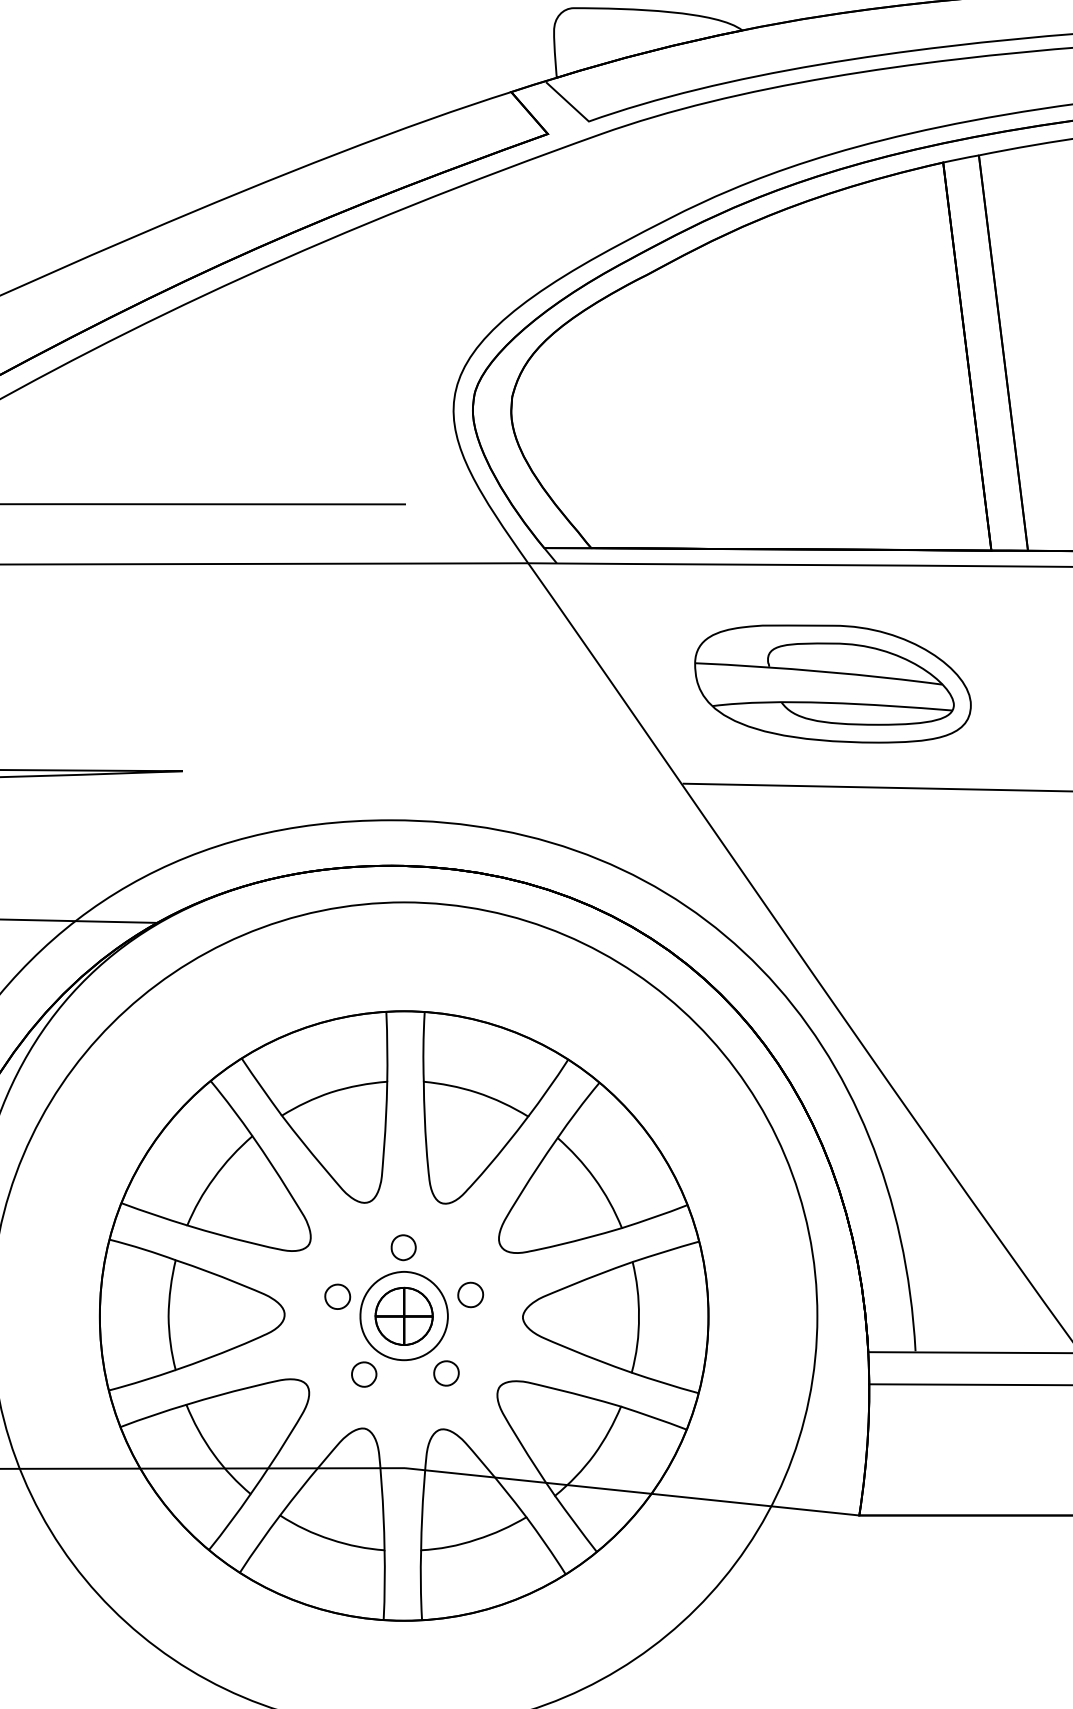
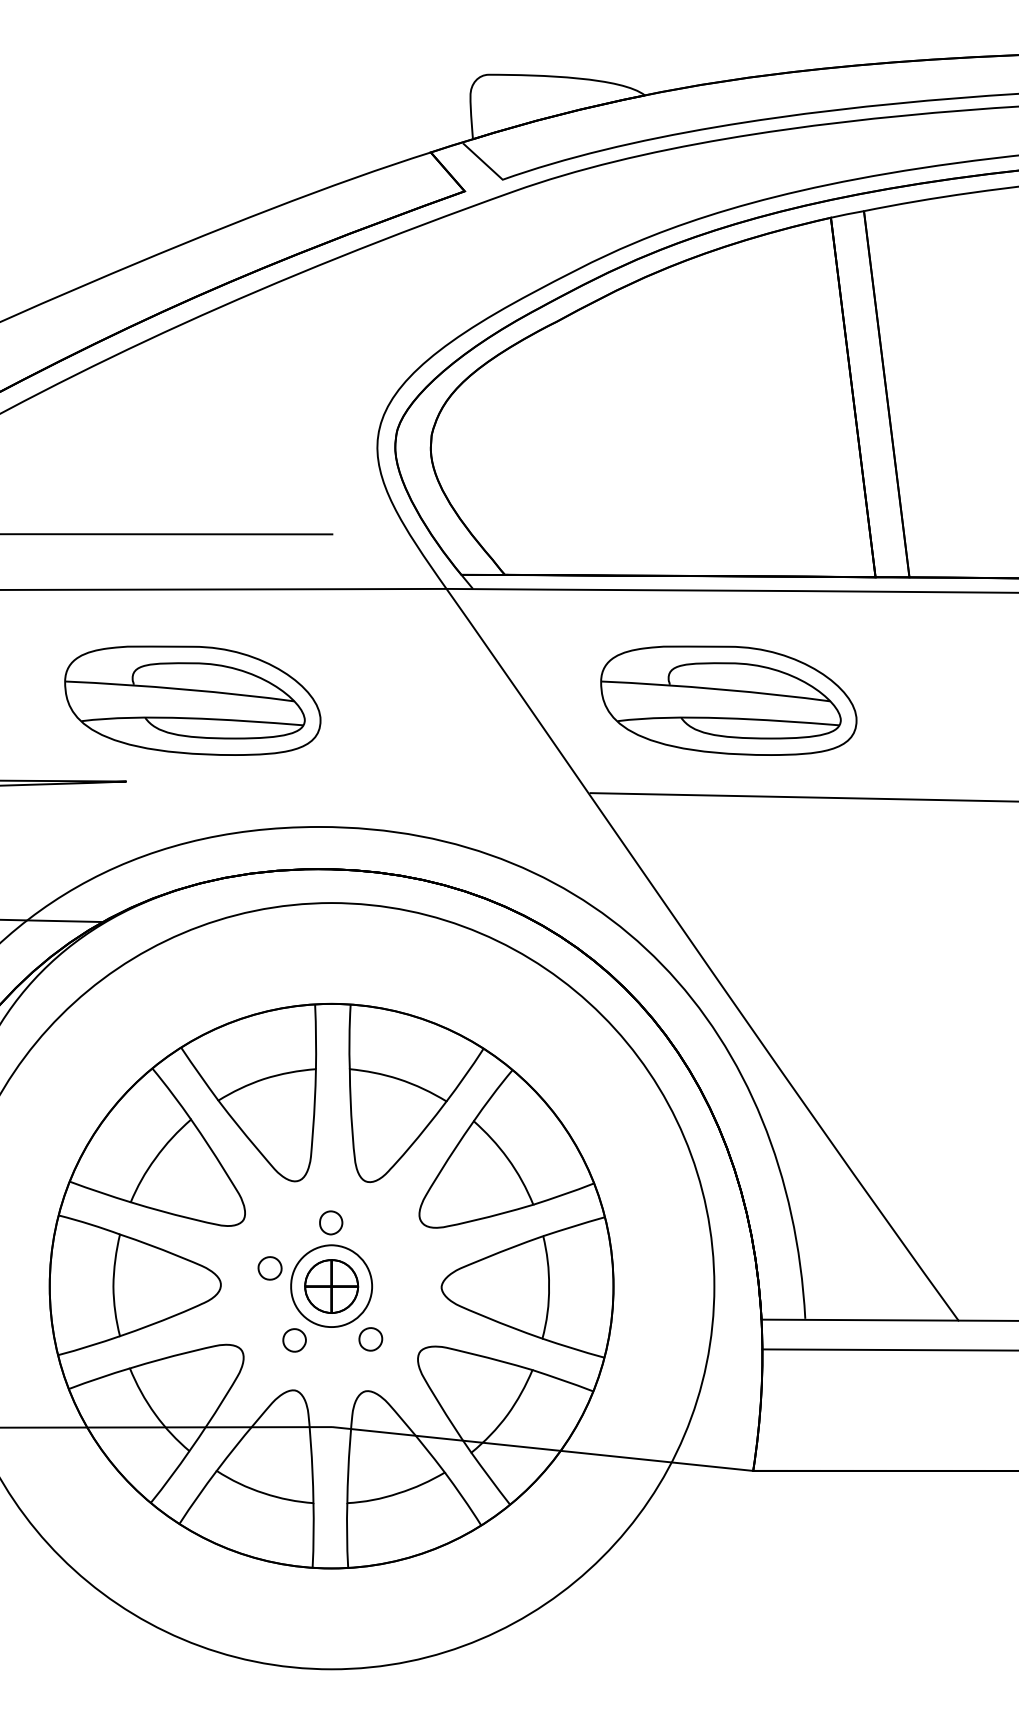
part: (253, 683) -> (192, 700), added
part: (469, 1294) -> (392, 1266), removed

